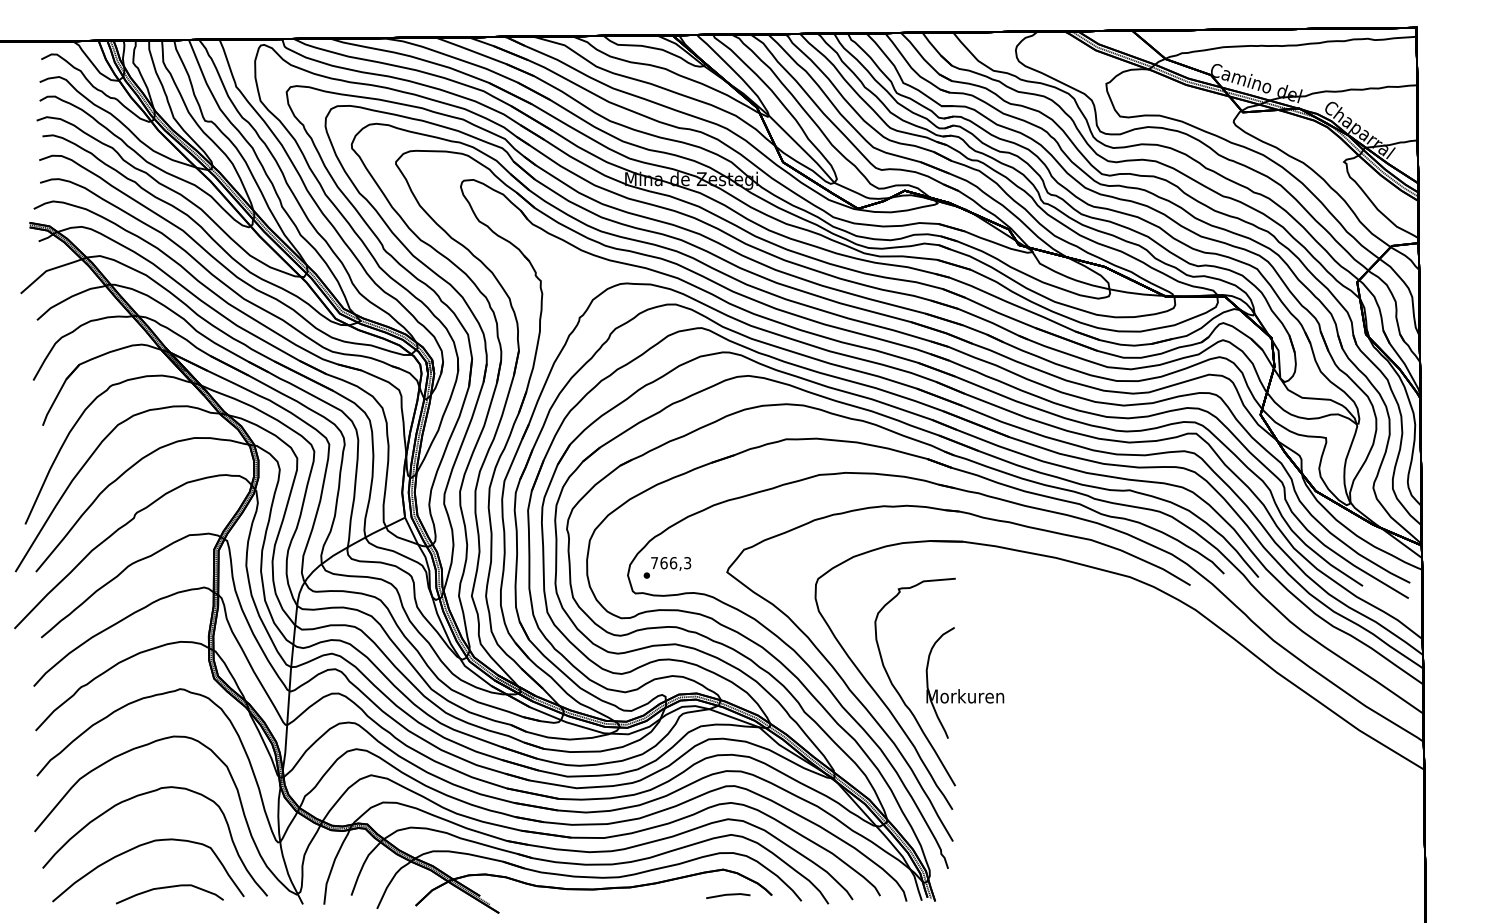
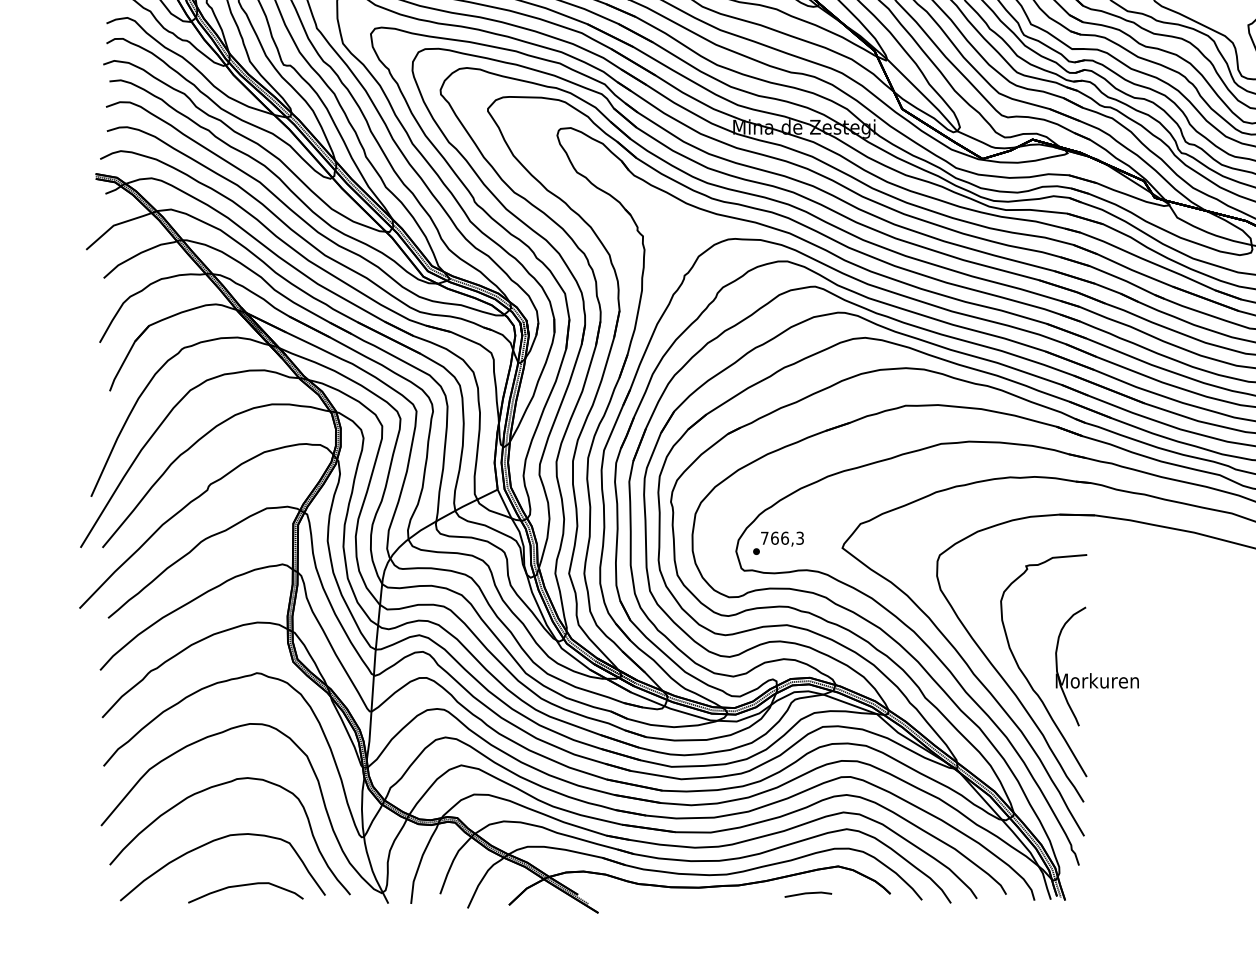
part: (728, 895) -> (808, 894), moved

